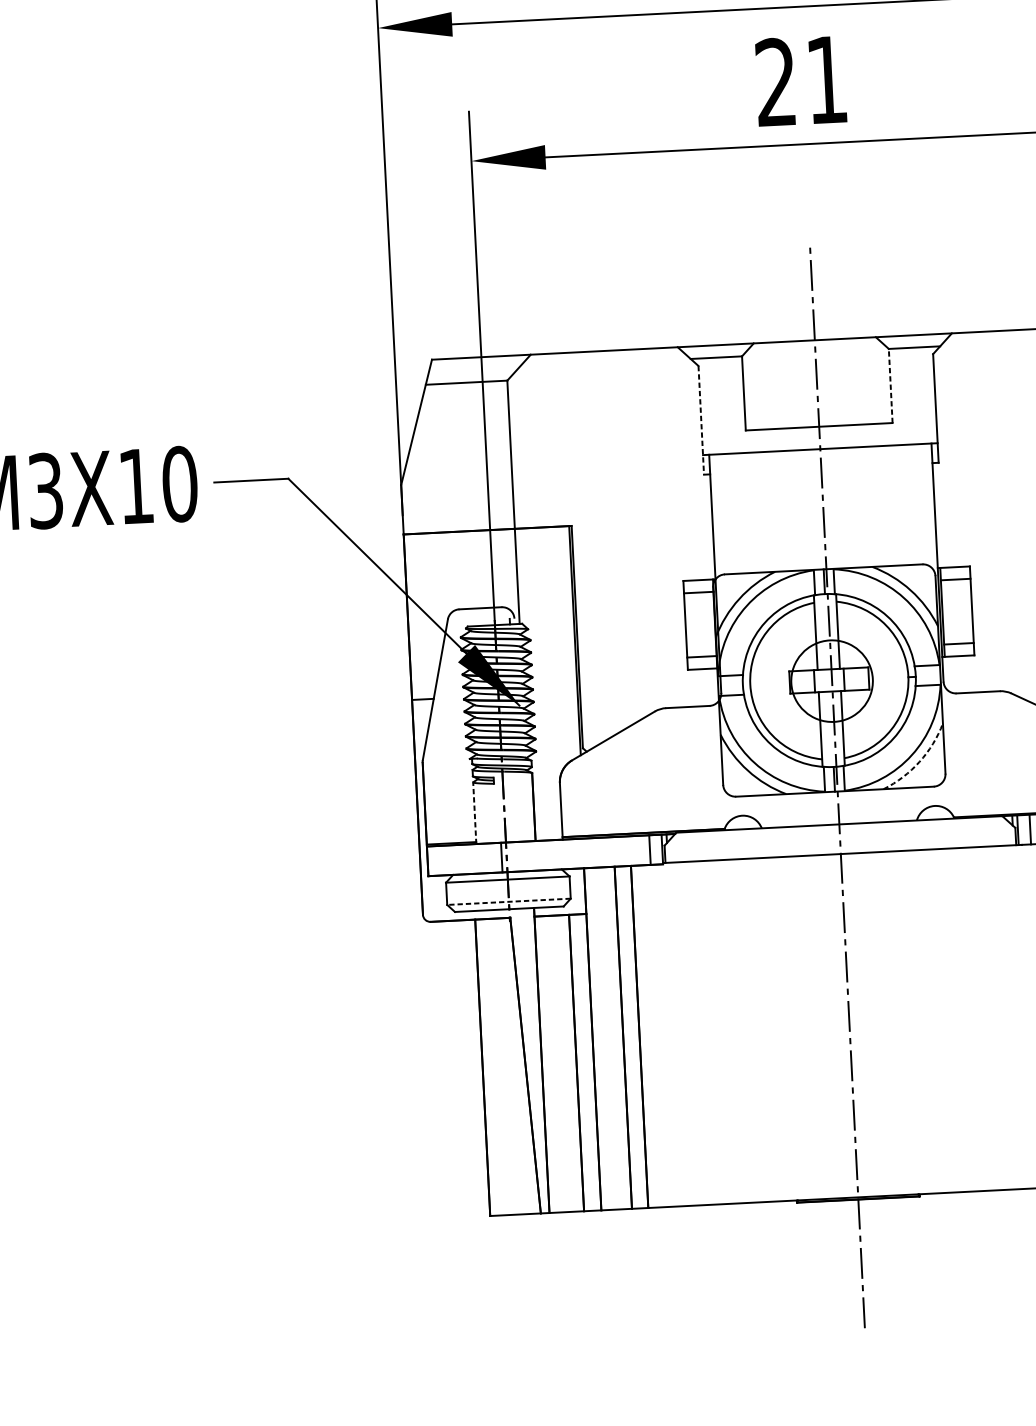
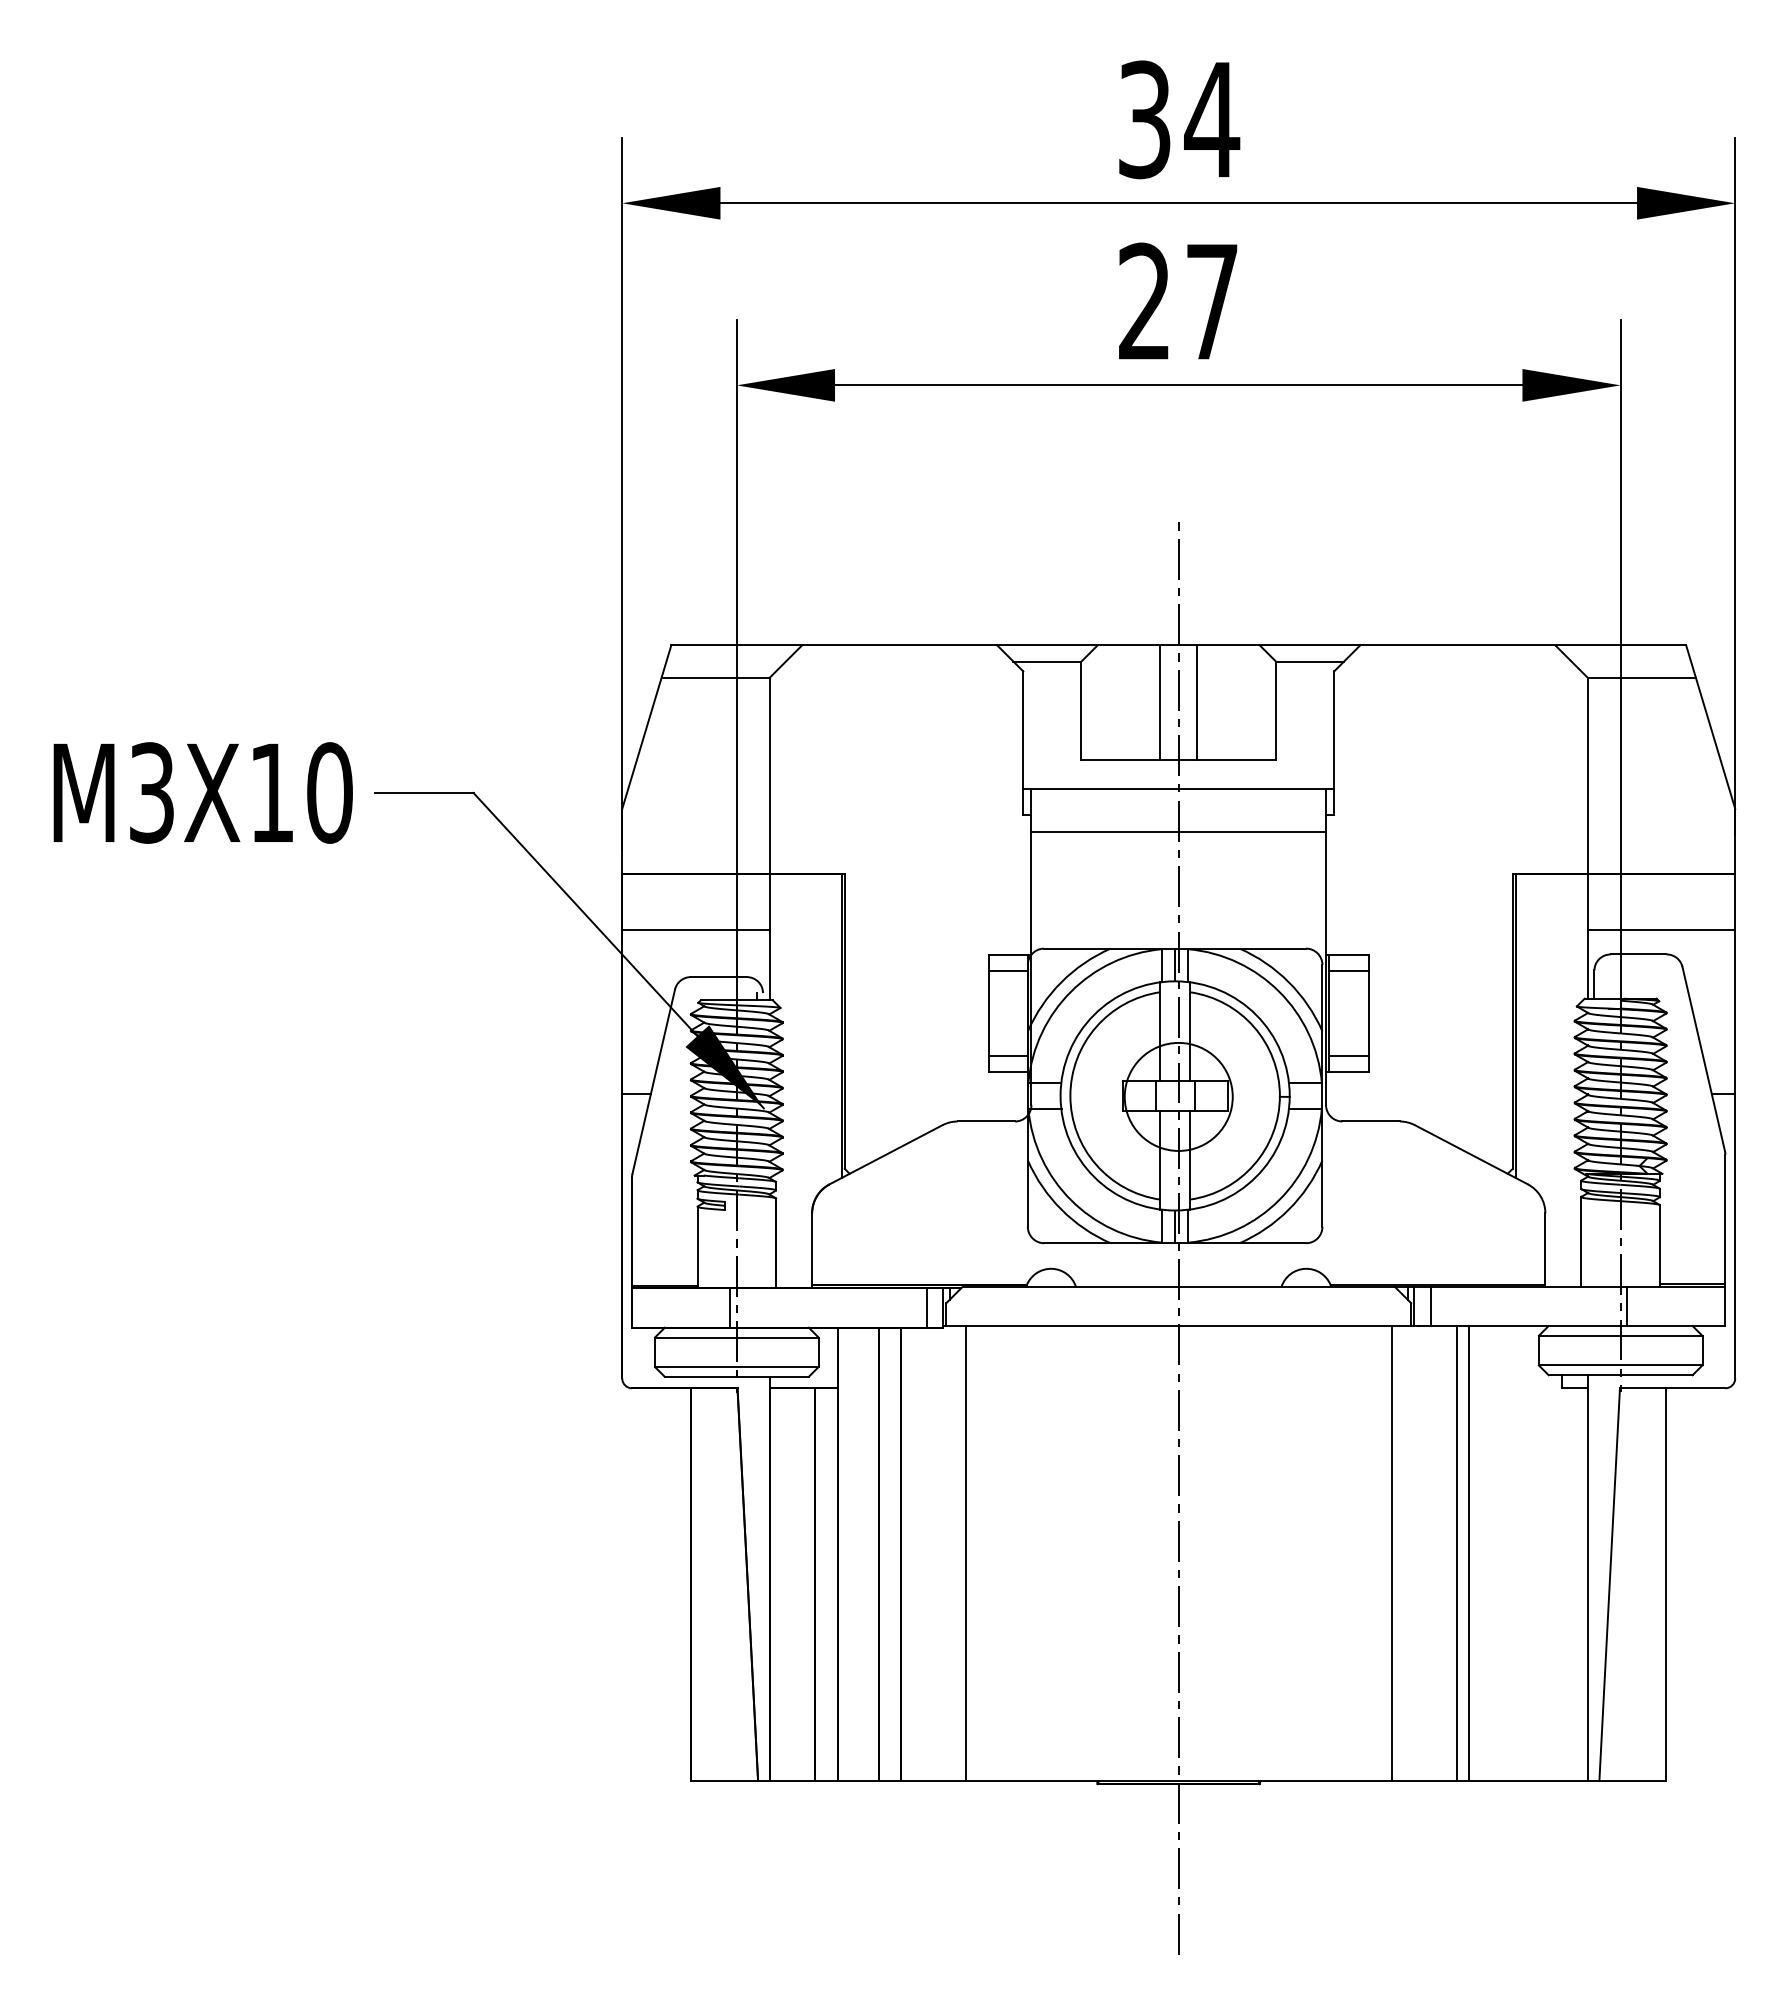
text: (827, 79) -> (1212, 301), 21 -> 27
line: (831, 382) -> (1197, 702), added
line: (803, 384) -> (1160, 702), added
line: (891, 385) -> (1276, 710), dashed -> solid
line: (701, 420) -> (1023, 743), dashed -> solid
line: (821, 481) -> (1178, 832), added
line: (461, 574) -> (695, 930), added
arc: (919, 761) -> (1288, 1209), dashed -> solid
line: (474, 813) -> (697, 1247), dashed -> solid
line: (508, 902) -> (736, 1367), dashed -> solid
line: (1010, 1017) -> (1391, 1553), added
line: (688, 1033) -> (965, 1553), added

